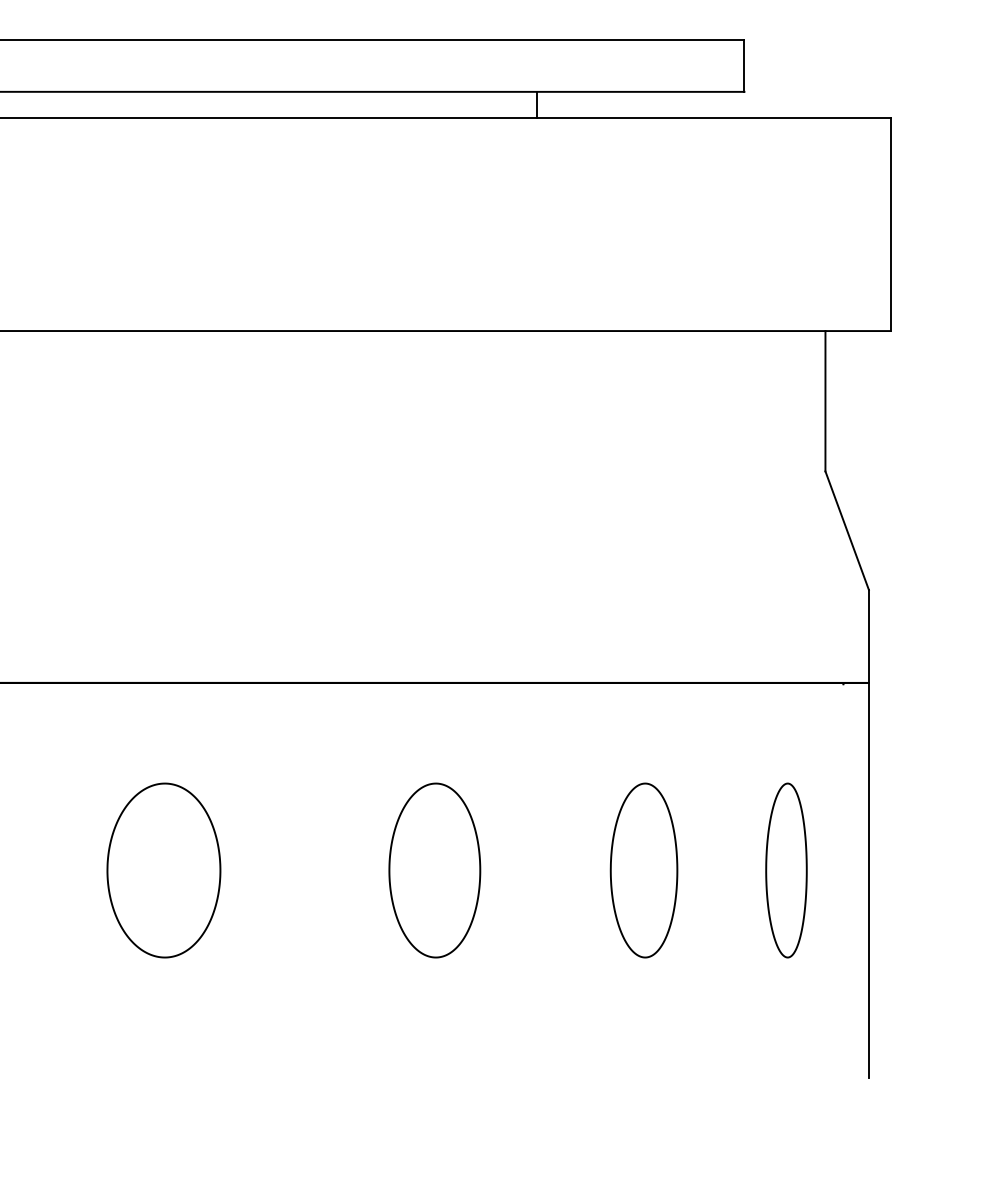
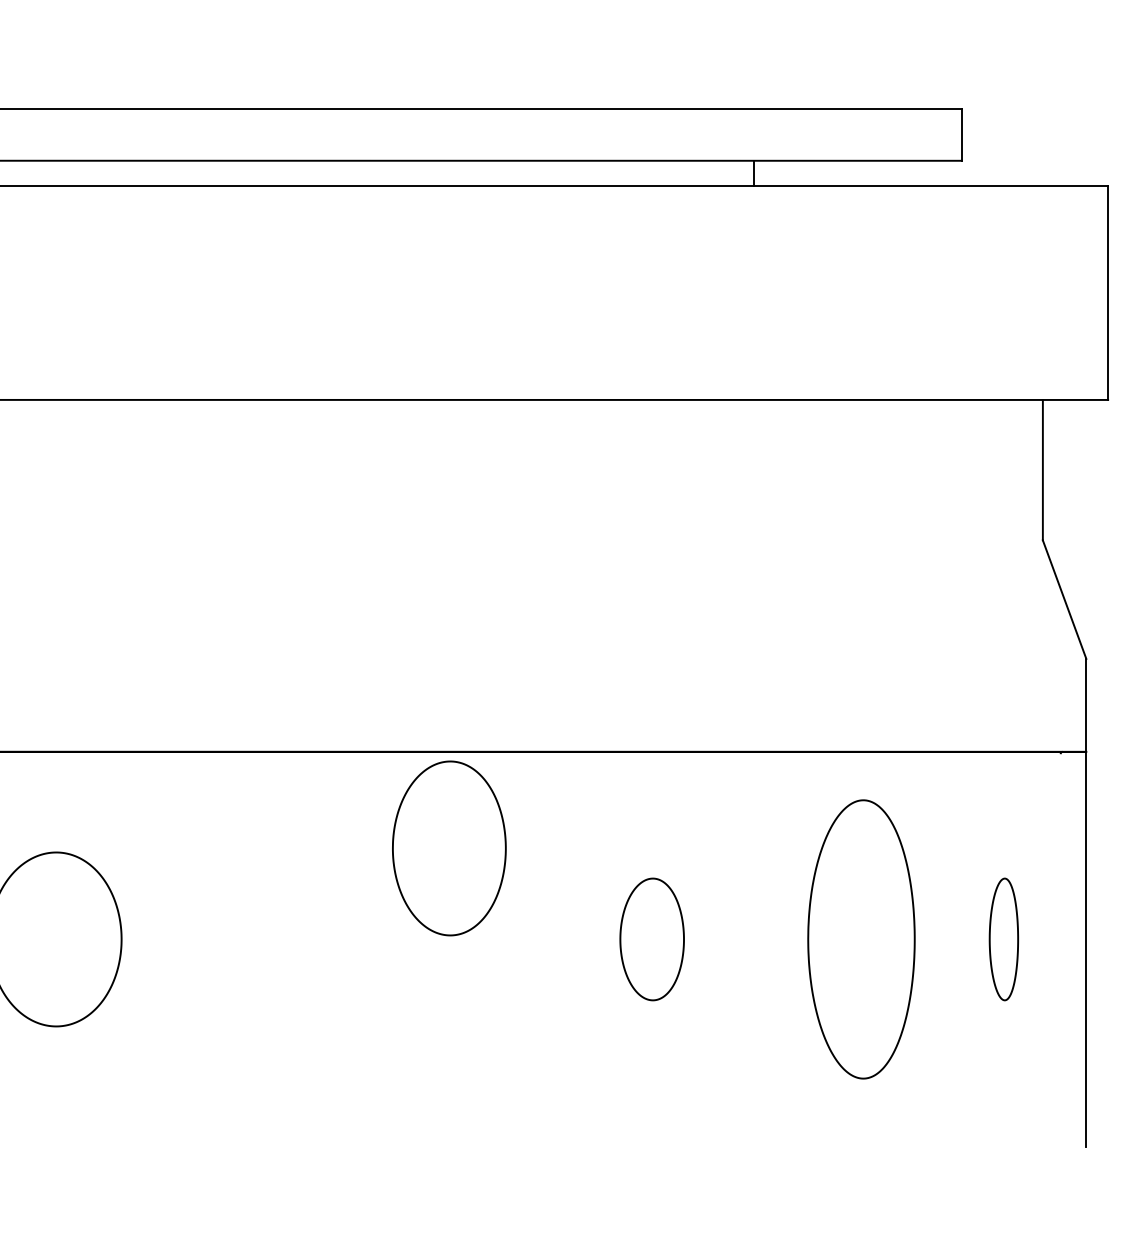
part: (164, 870) -> (449, 848), moved
part: (434, 870) -> (651, 939), size x0.7
part: (644, 870) -> (861, 939), size x1.6
part: (786, 870) -> (1003, 939), size x0.7

